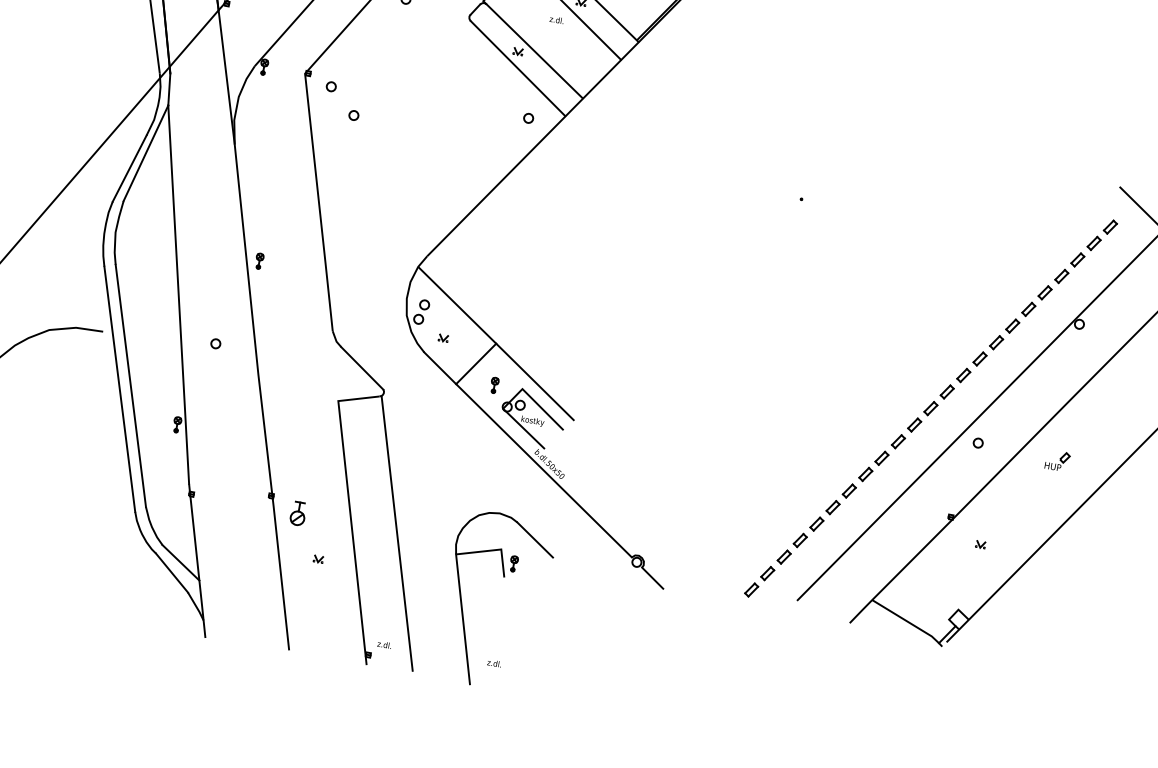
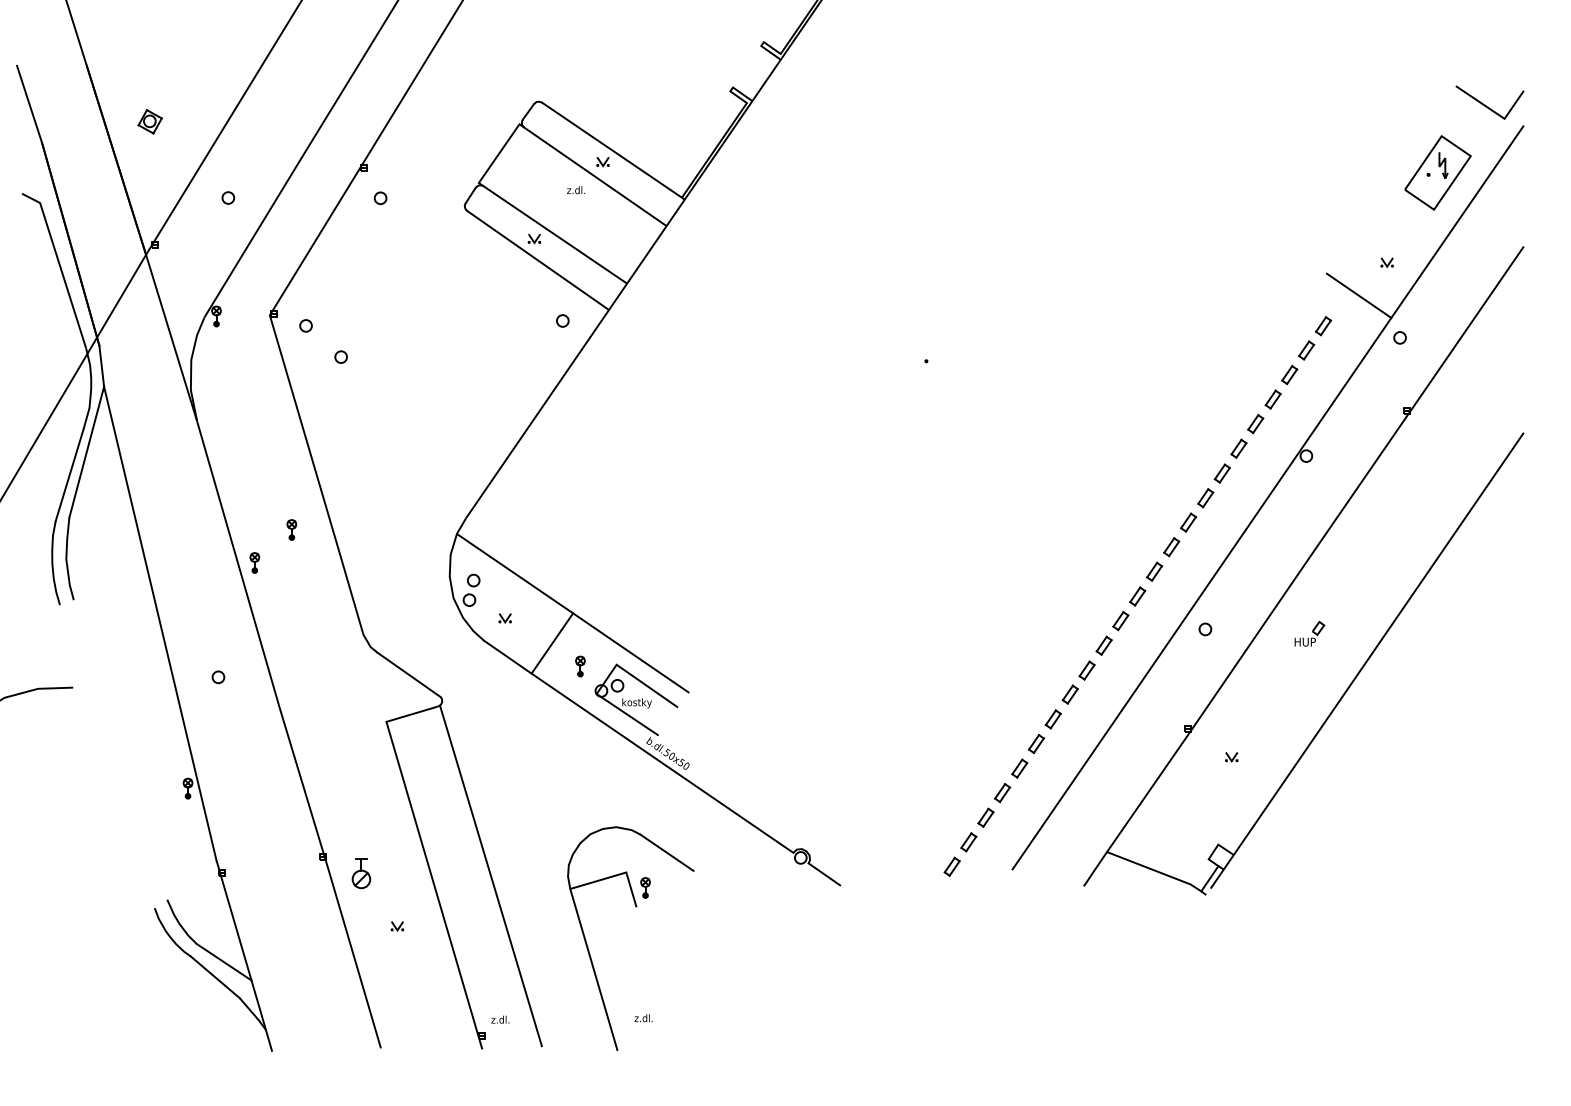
part: (292, 240) -> (291, 529), added
line: (130, 385) -> (120, 749), removed
line: (119, 389) -> (106, 756), removed

